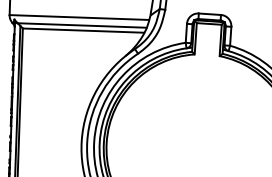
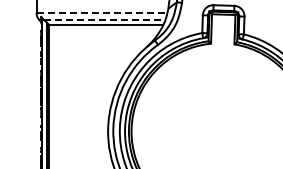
line: (80, 17) -> (102, 12), solid -> dashed
line: (82, 25) -> (105, 20), solid -> dashed

